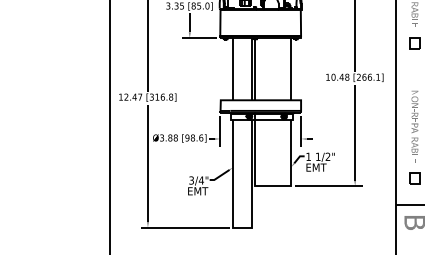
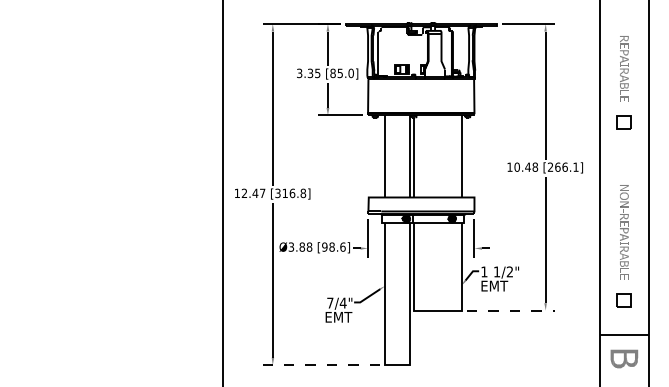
text: (191, 180) -> (330, 302), 3/4" -> 7/4"
line: (329, 186) -> (511, 310), solid -> dashed
line: (184, 227) -> (321, 365), solid -> dashed

